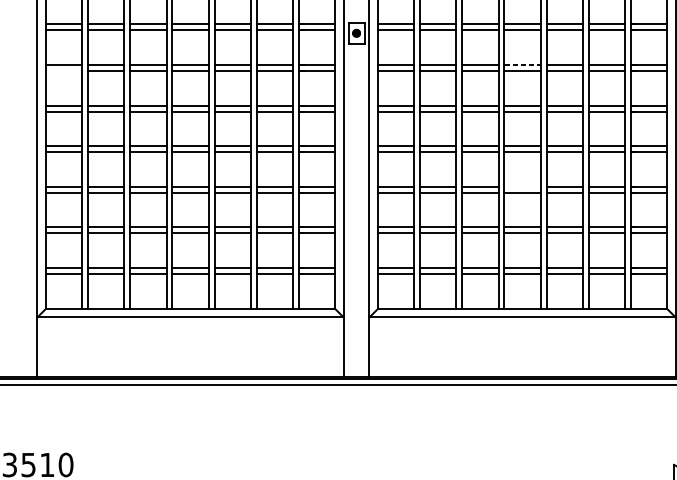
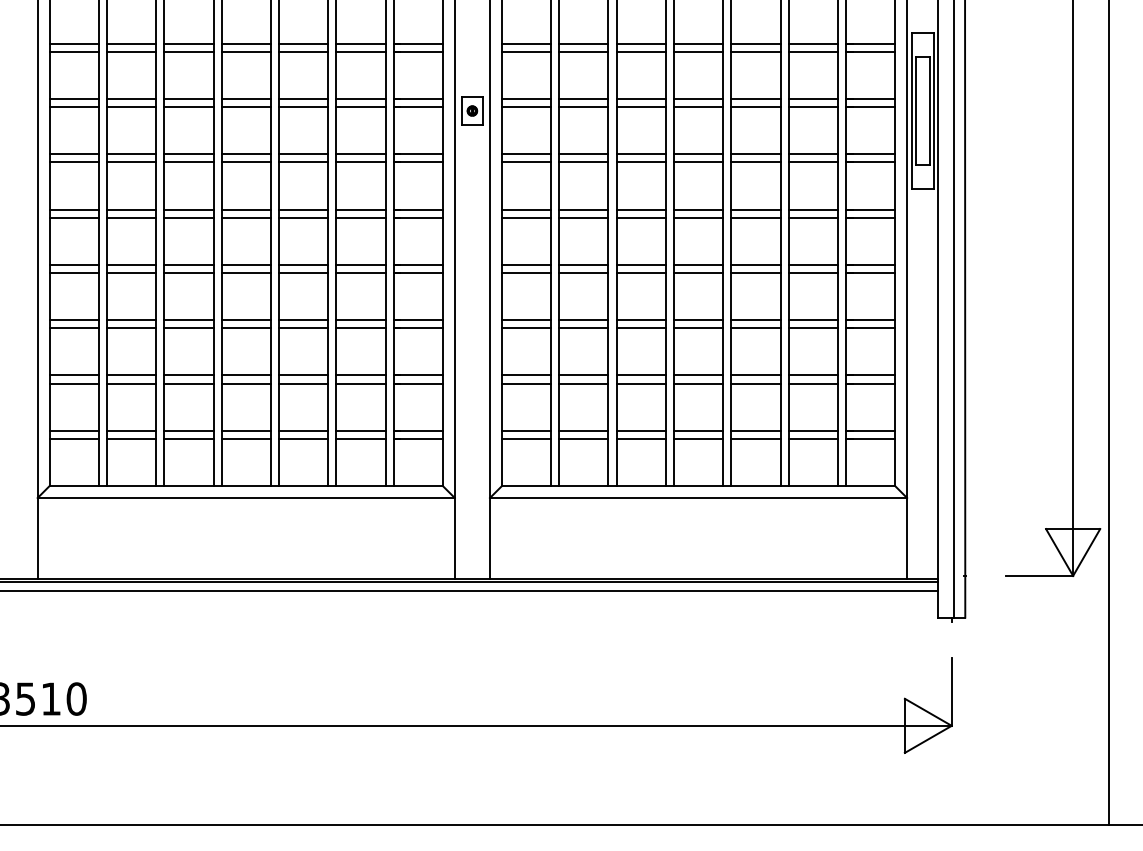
line: (522, 65) -> (698, 154), dashed -> solid
line: (63, 71) -> (73, 162), added
line: (522, 187) -> (698, 320), added

